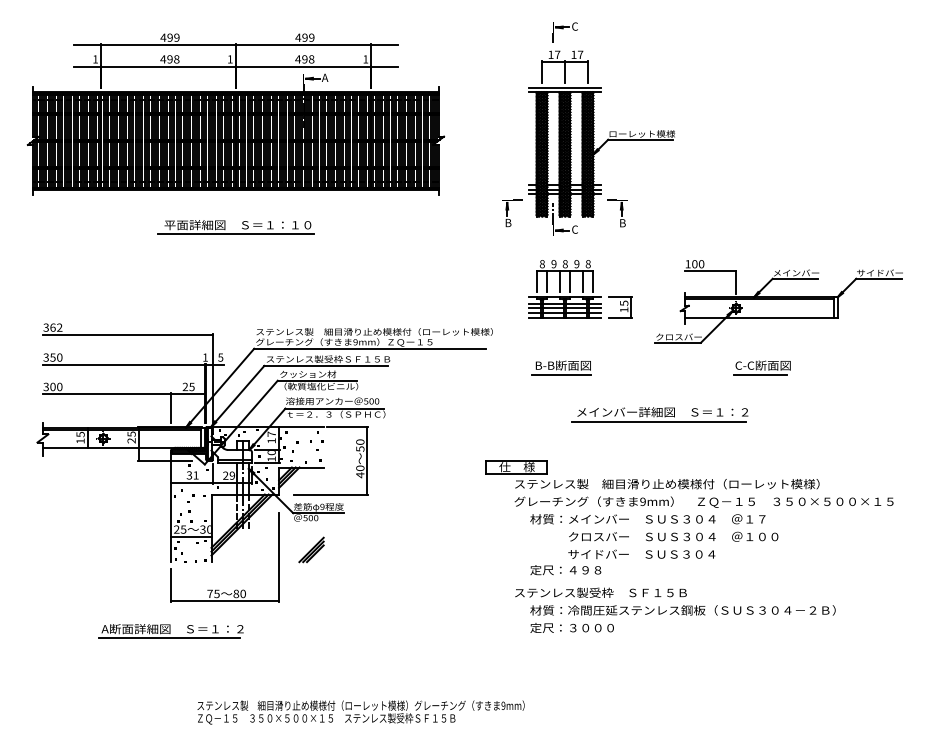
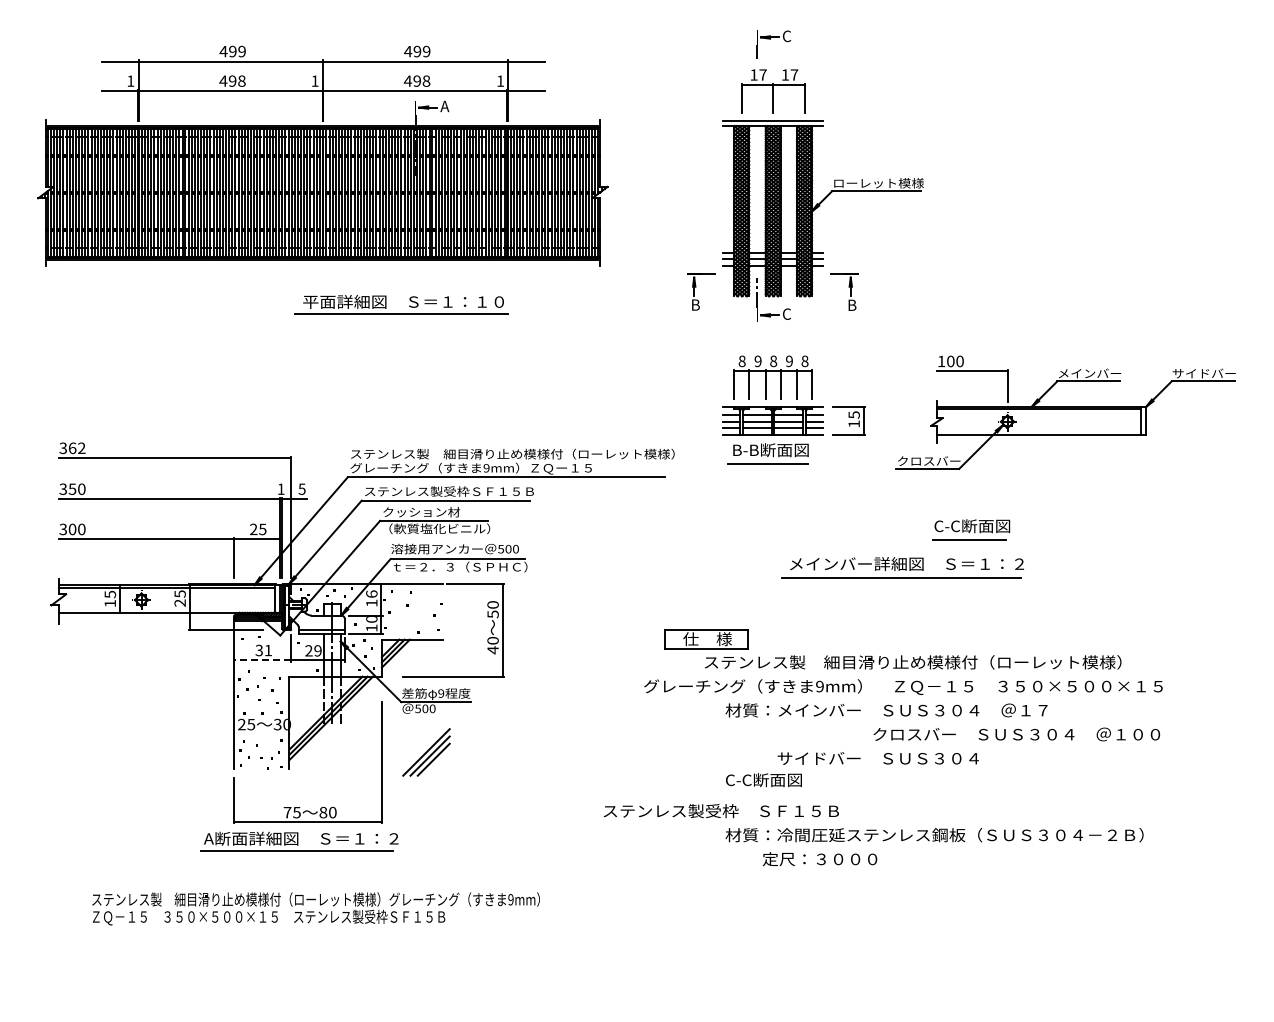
part: (242, 227) -> (409, 305), moved
part: (560, 368) -> (767, 453), moved
part: (762, 368) -> (971, 529), moved
text: (271, 433) -> (371, 593), 17 -> 16
line: (191, 482) -> (262, 660), solid -> dashed
text: (704, 501) -> (903, 686), moved
line: (191, 536) -> (261, 734), removed
text: (673, 536) -> (1016, 734), moved
part: (310, 549) -> (425, 752), size x1.4
text: (565, 570) -> (773, 780), 定尺：４９８ -> C-C断面図
text: (601, 593) -> (721, 811), moved
text: (571, 628) -> (819, 859), moved
part: (171, 631) -> (299, 841), moved
text: (360, 712) -> (315, 908), moved

